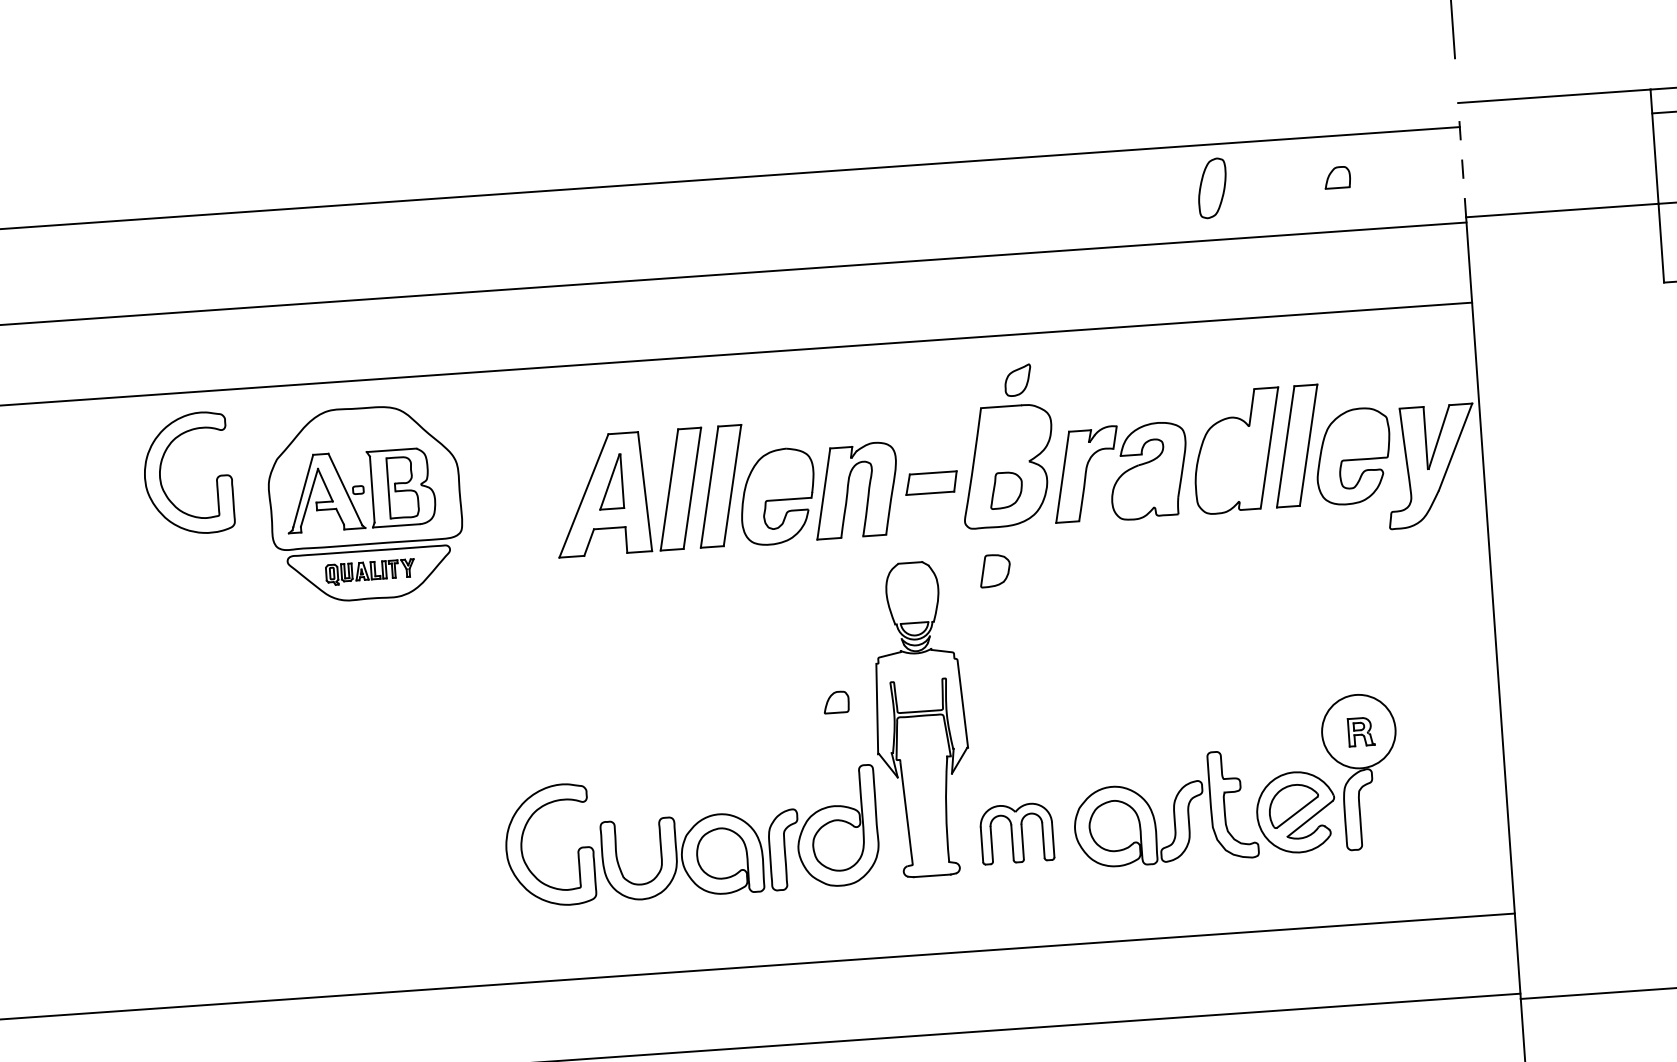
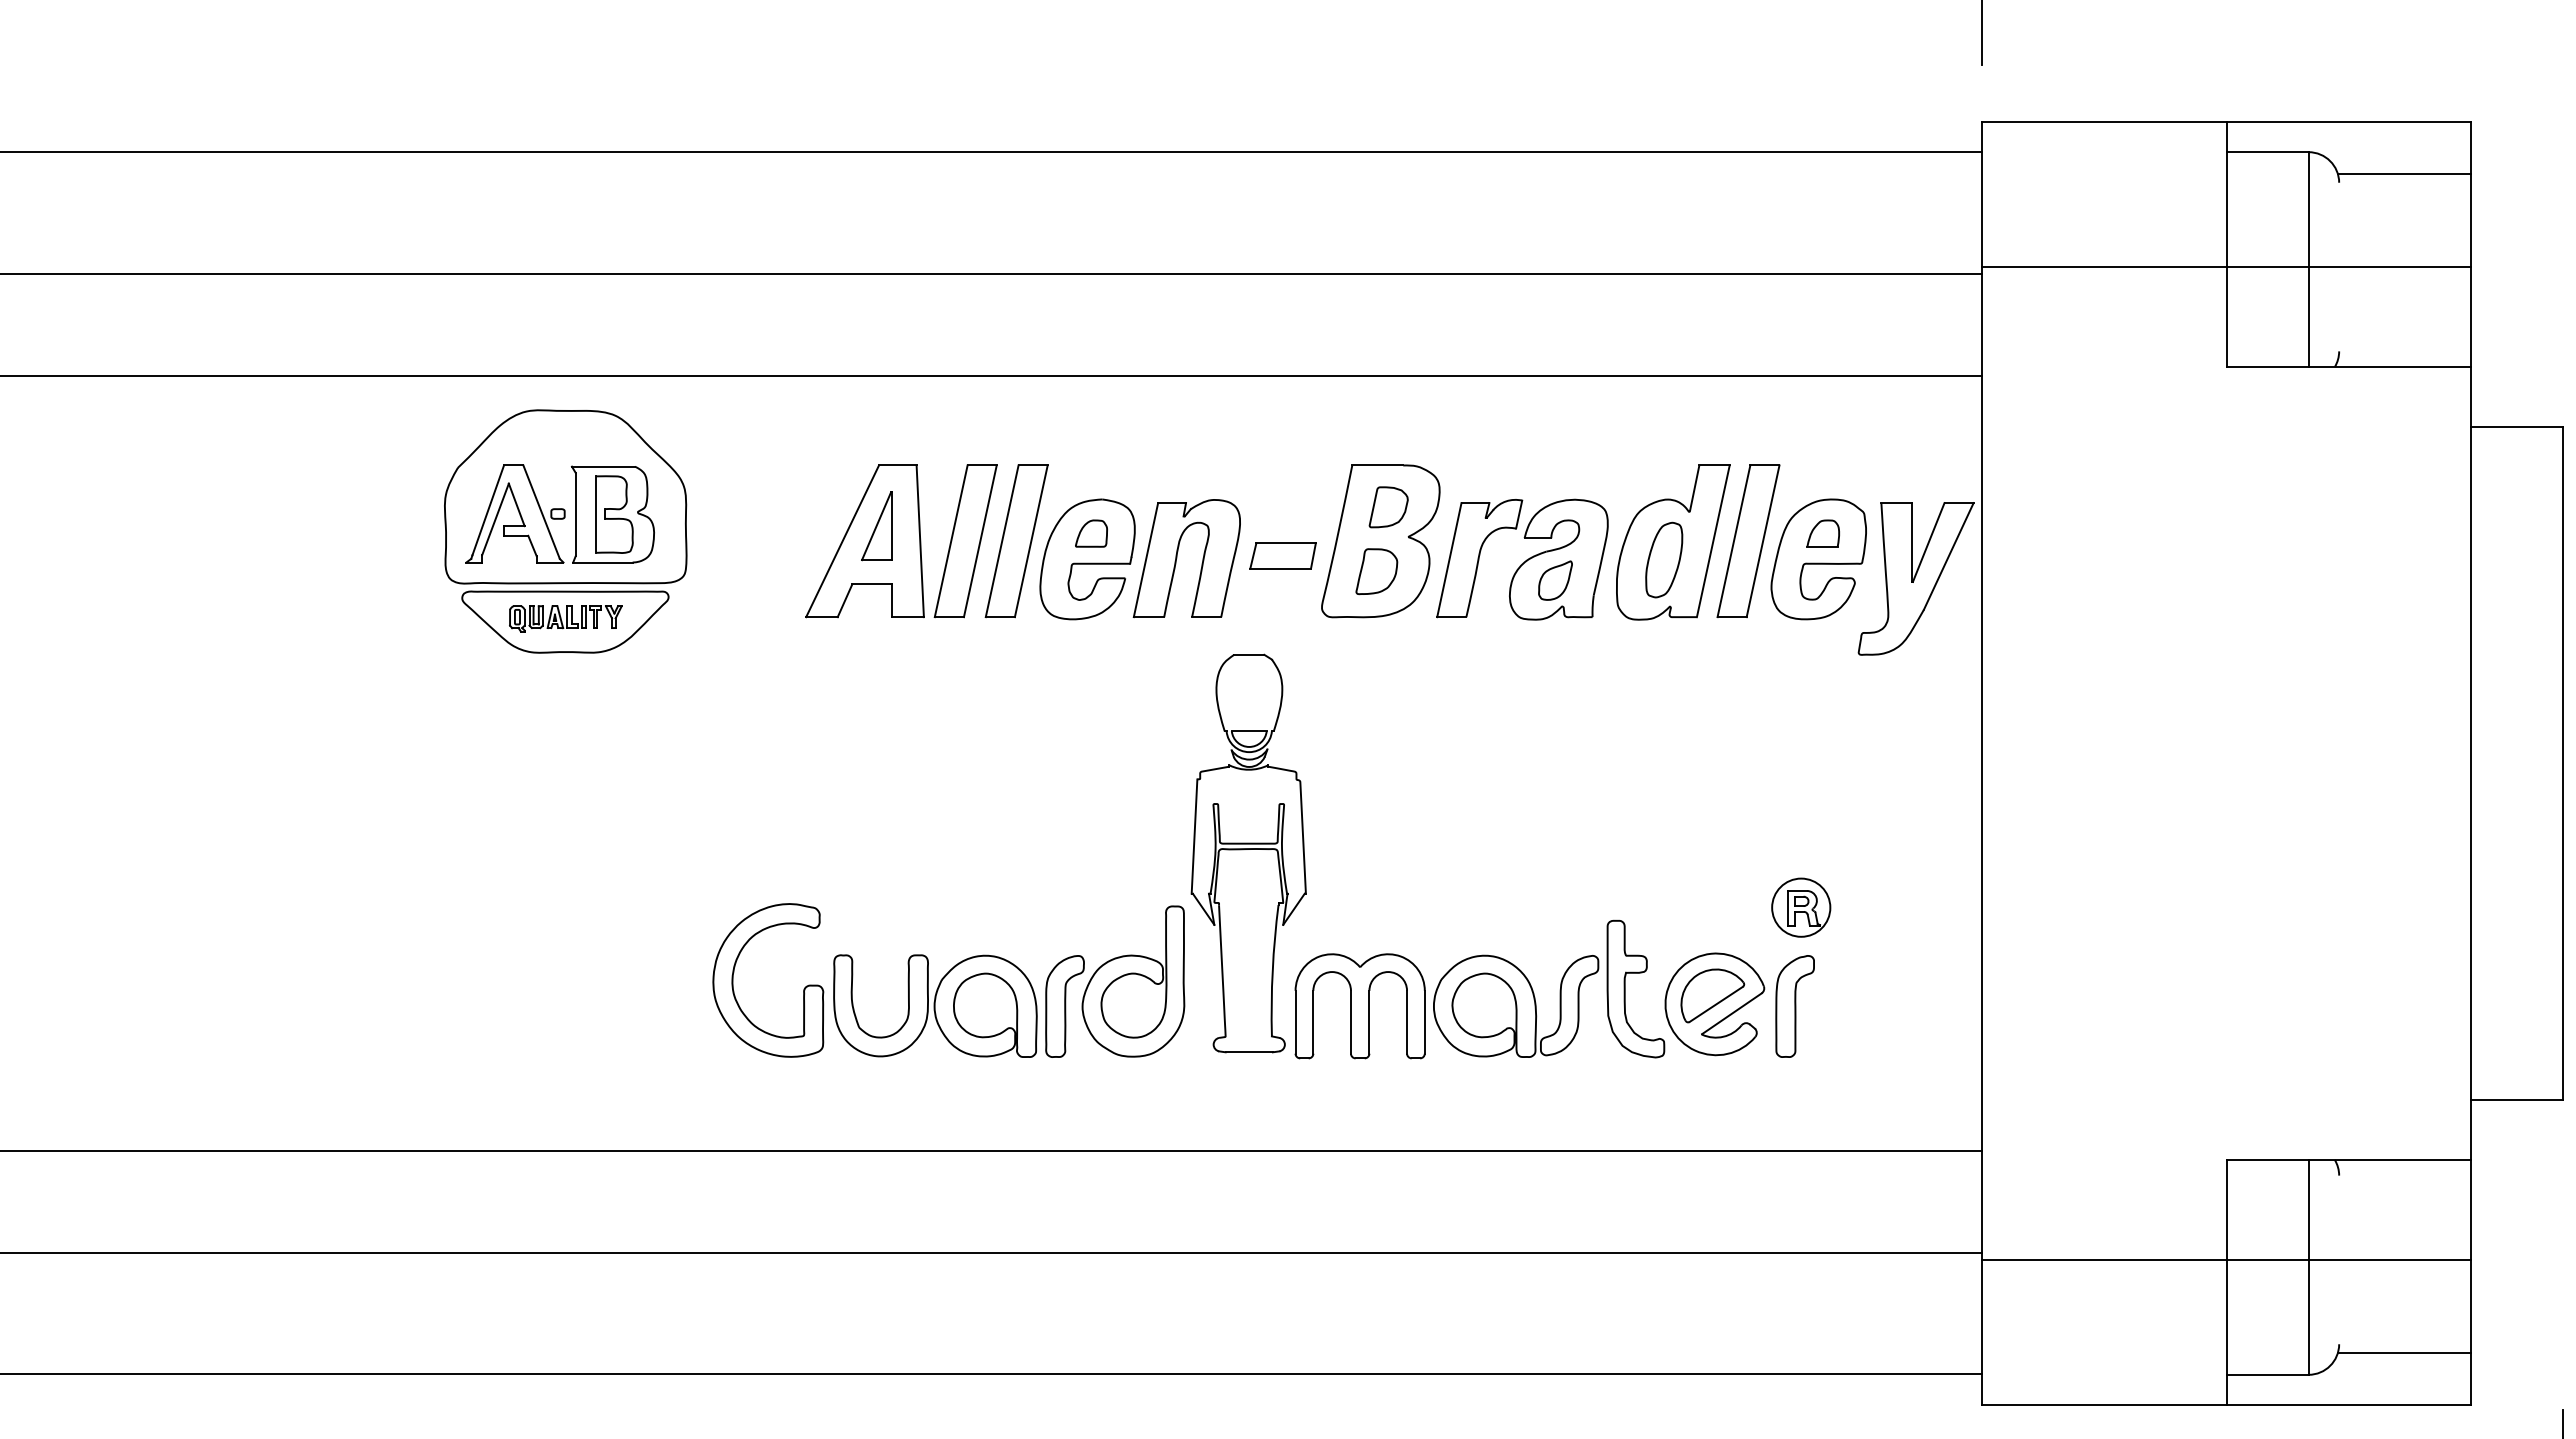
line: (1462, 160) -> (1982, 194), dashed -> solid
part: (1336, 177) -> (1822, 533), moved
part: (1212, 187) -> (1664, 559), moved
part: (1018, 380) -> (1555, 580), moved
part: (161, 469) -> (310, 470), removed
part: (994, 570) -> (1388, 507), moved
part: (836, 702) -> (1091, 533), moved
circle: (1359, 731) -> (1801, 907), size x0.62
part: (1016, 833) -> (1359, 1006), size x1.43

